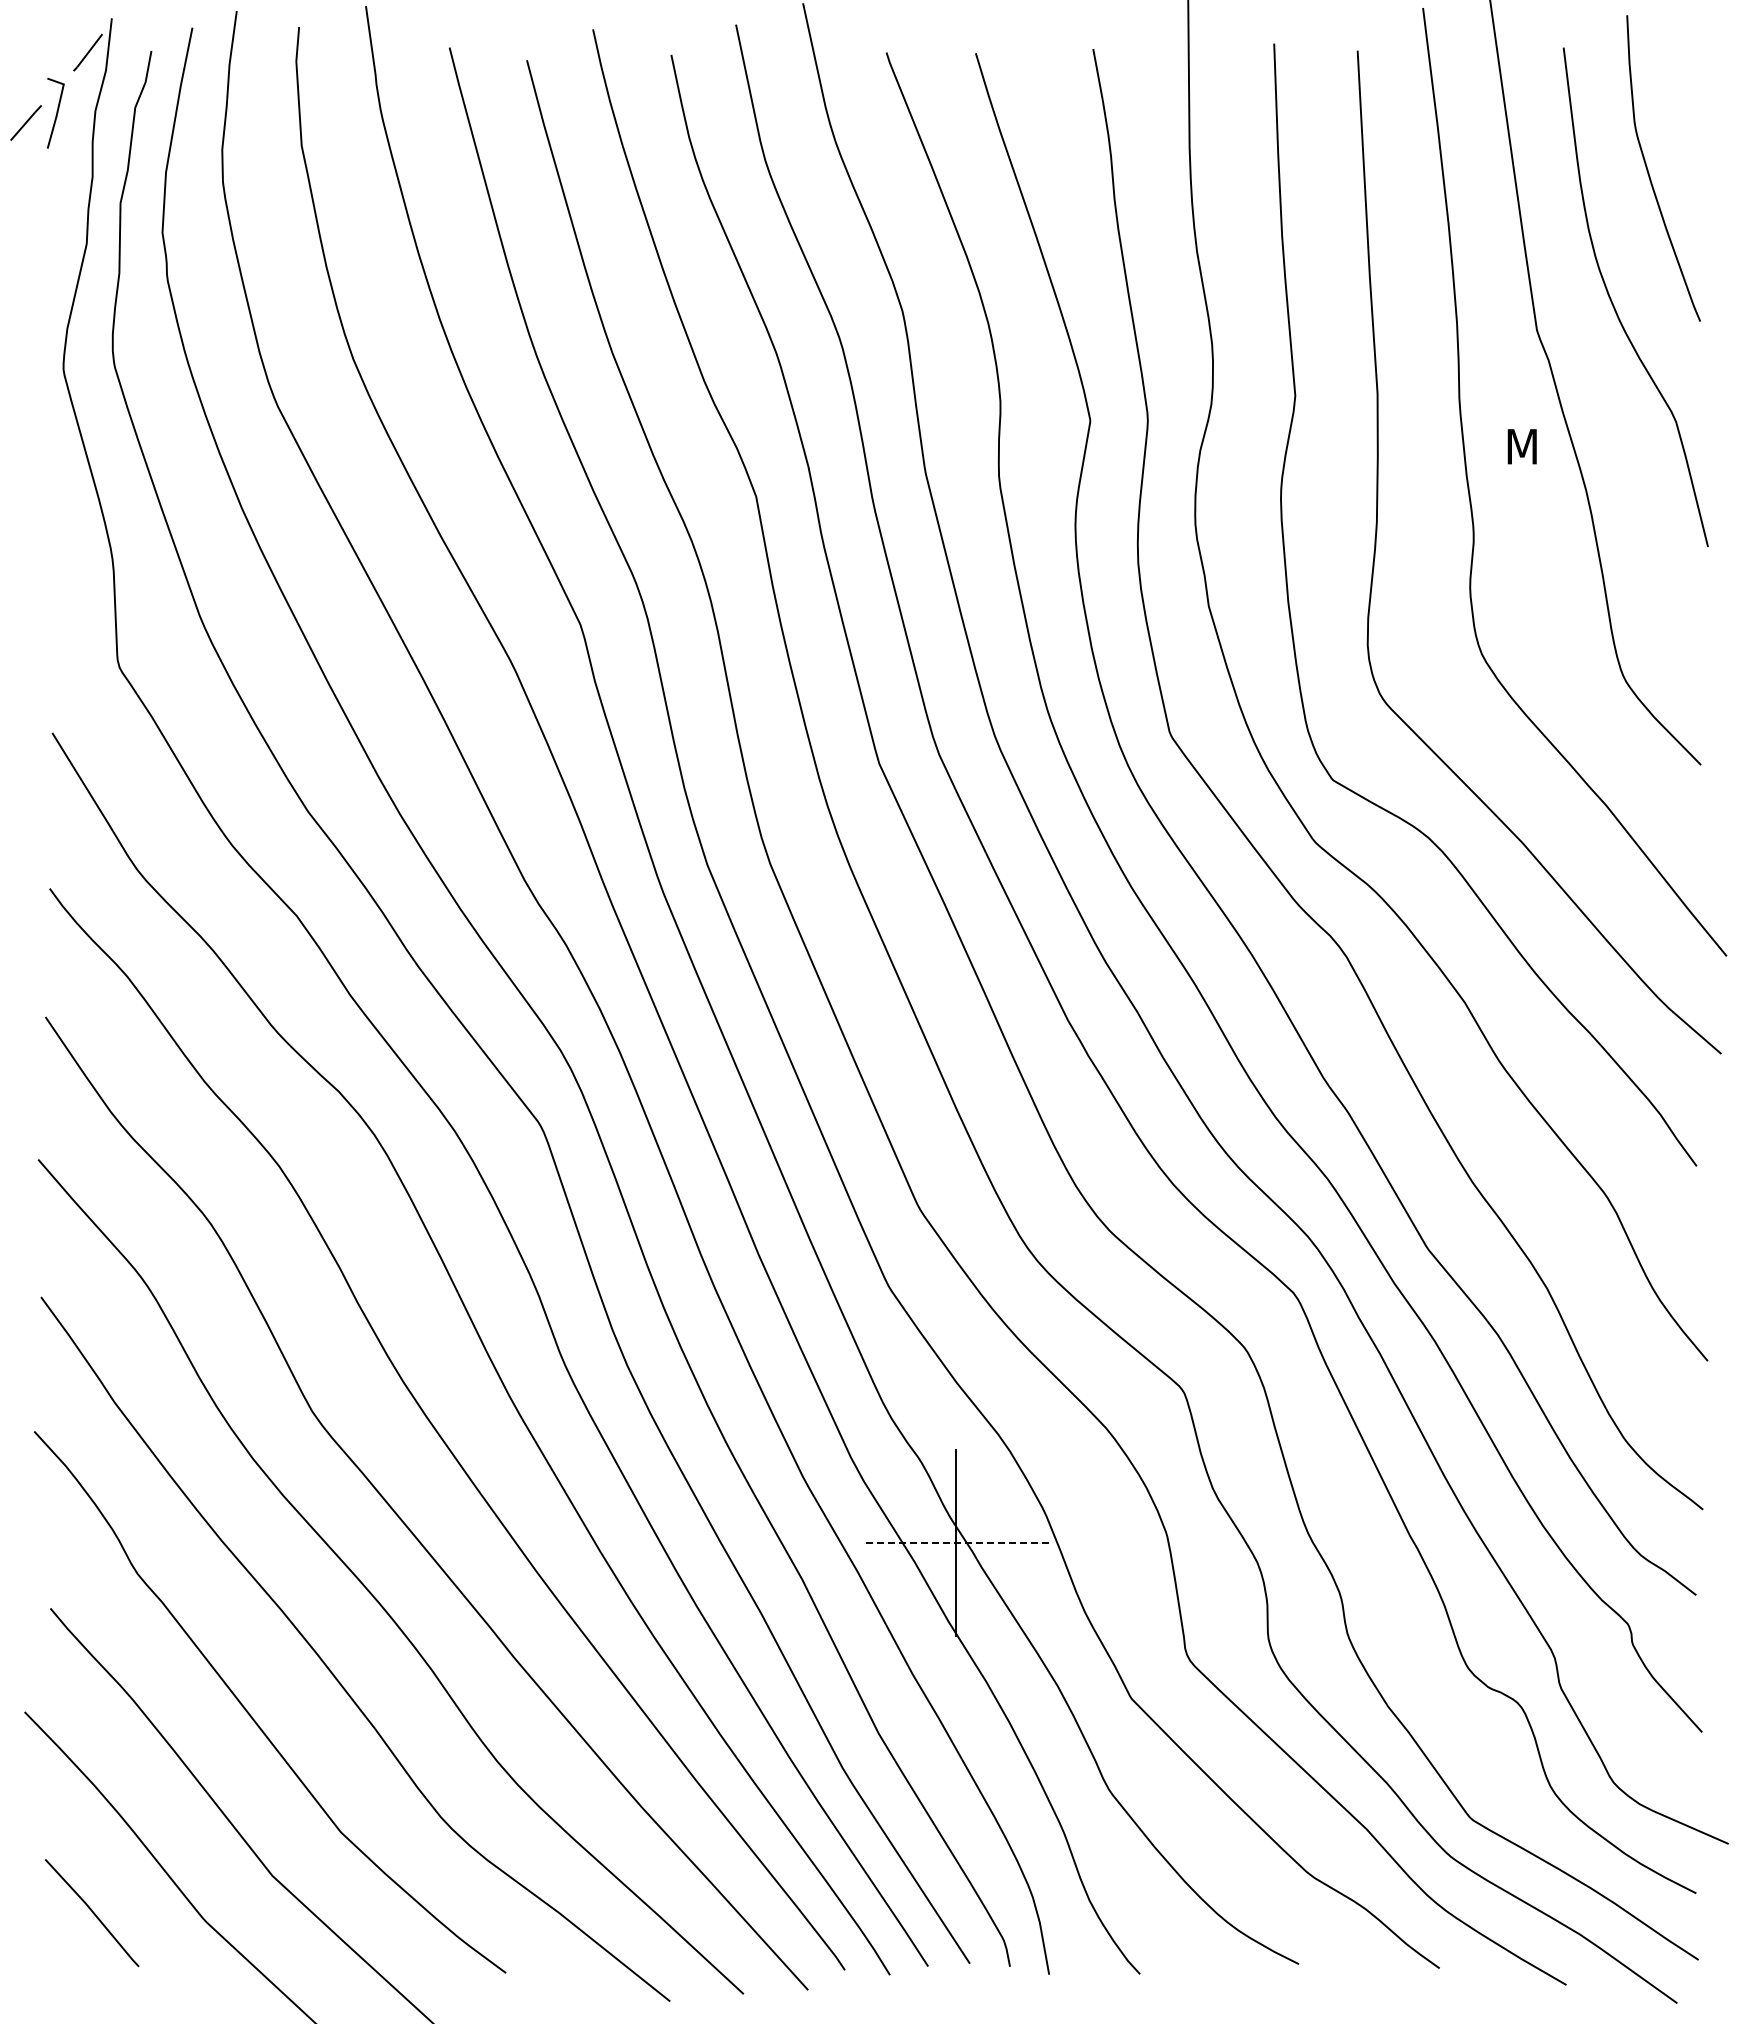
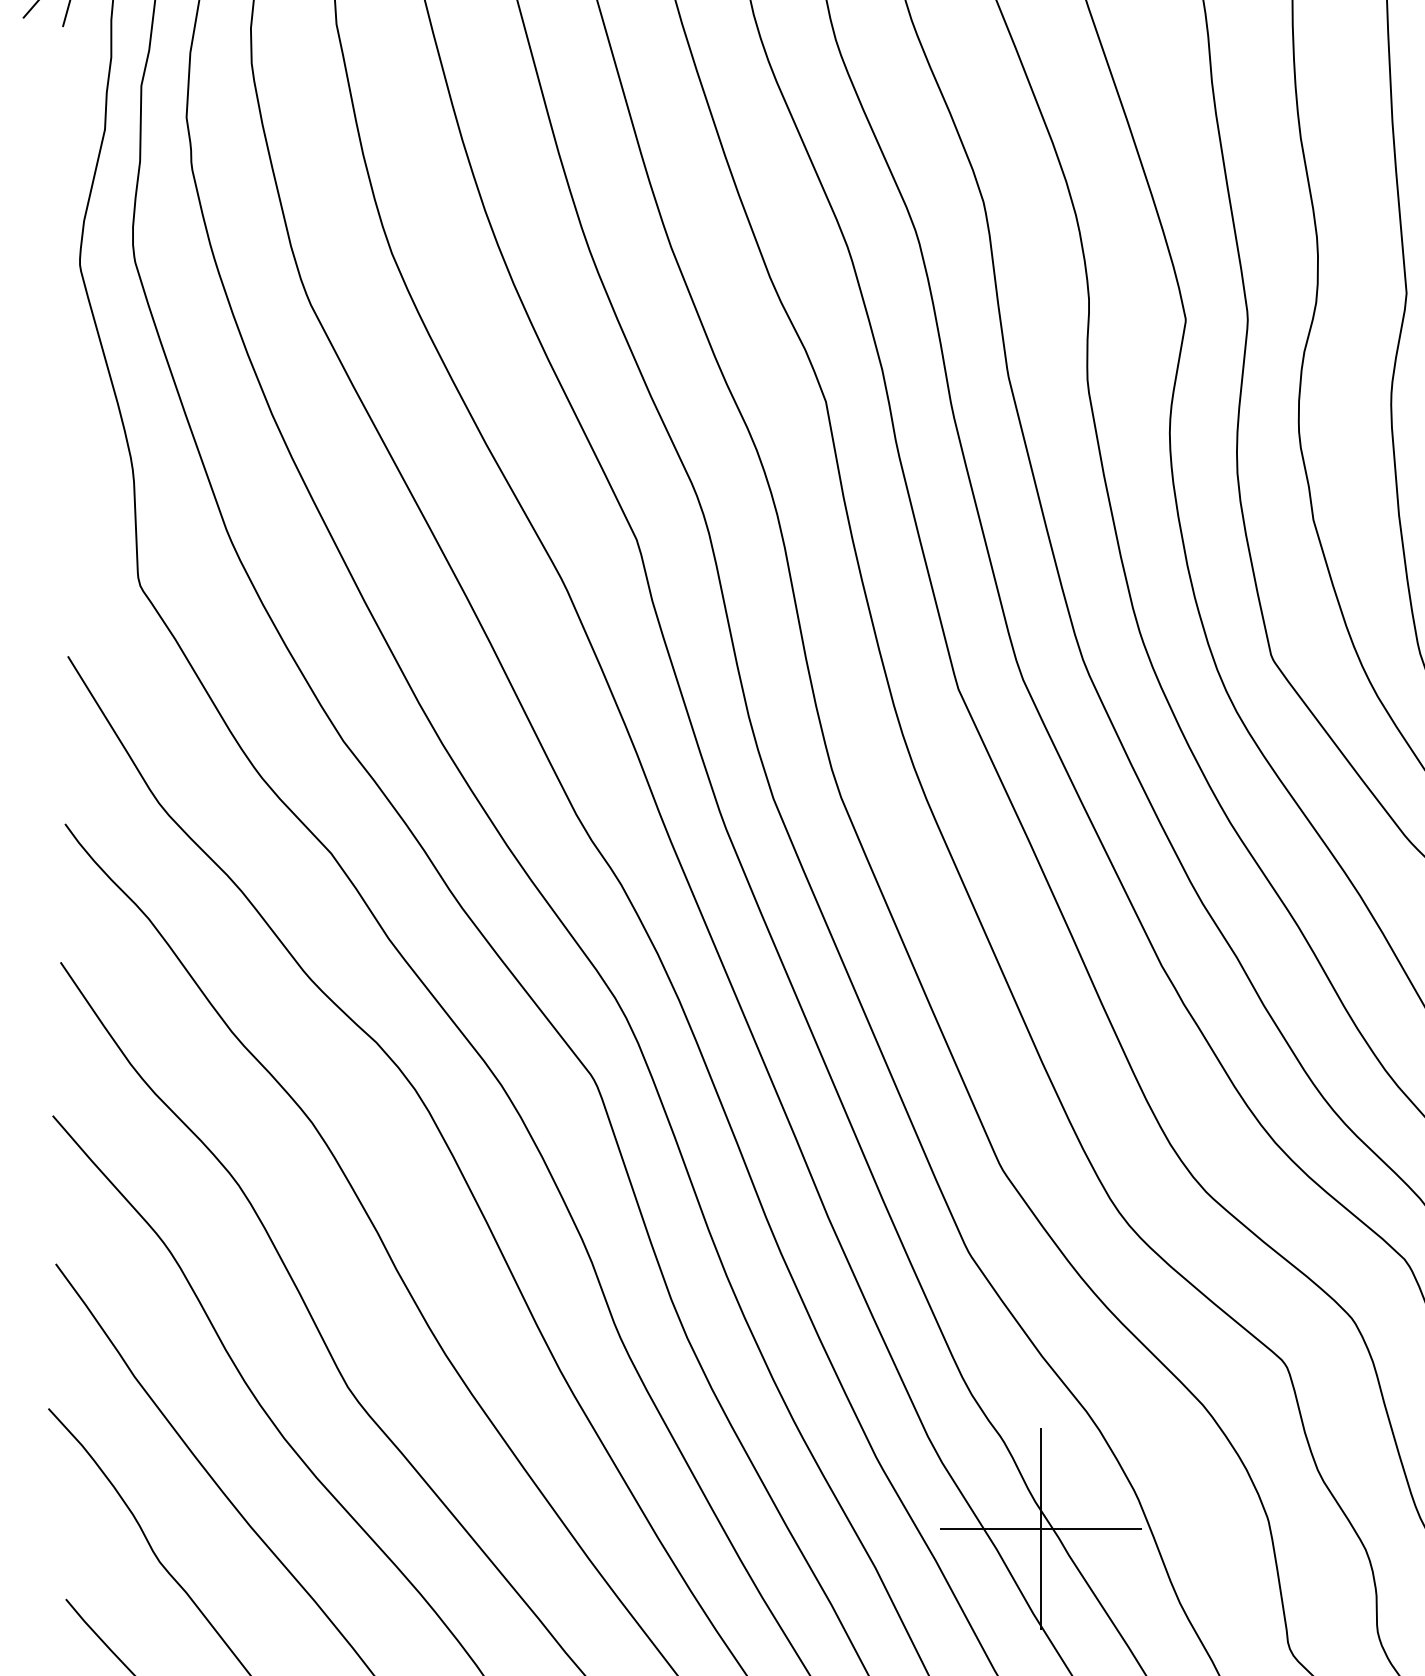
line: (955, 1542) -> (1040, 1528), dashed -> solid

